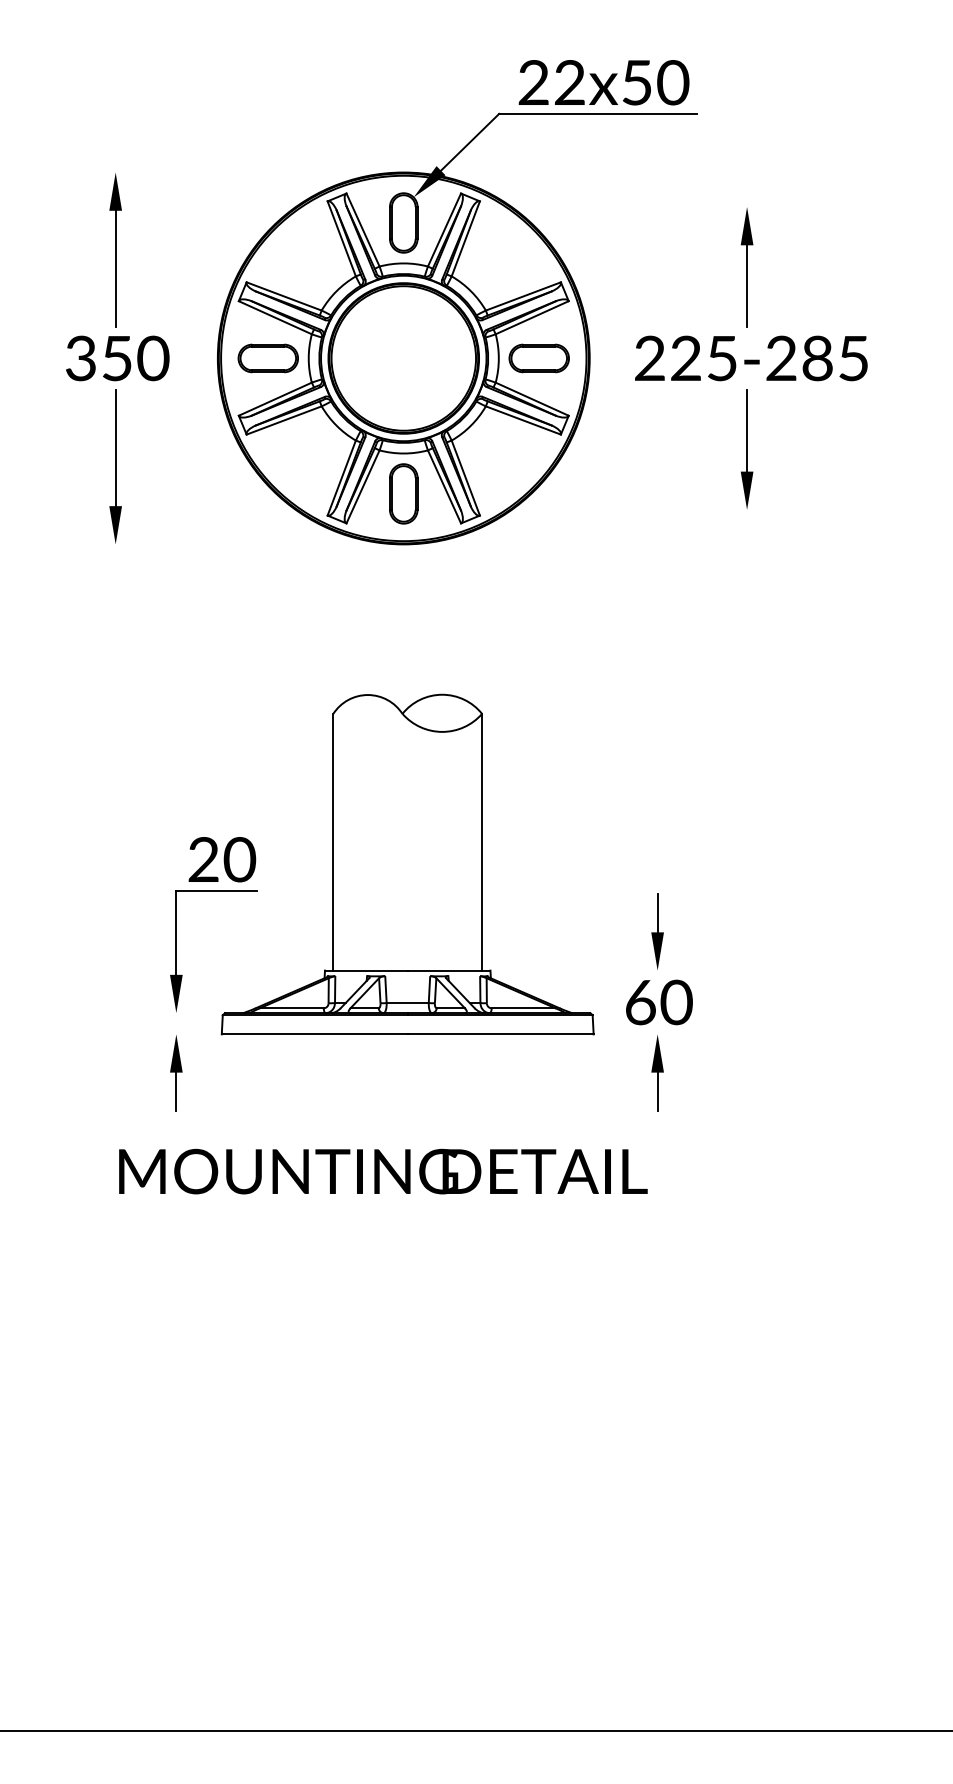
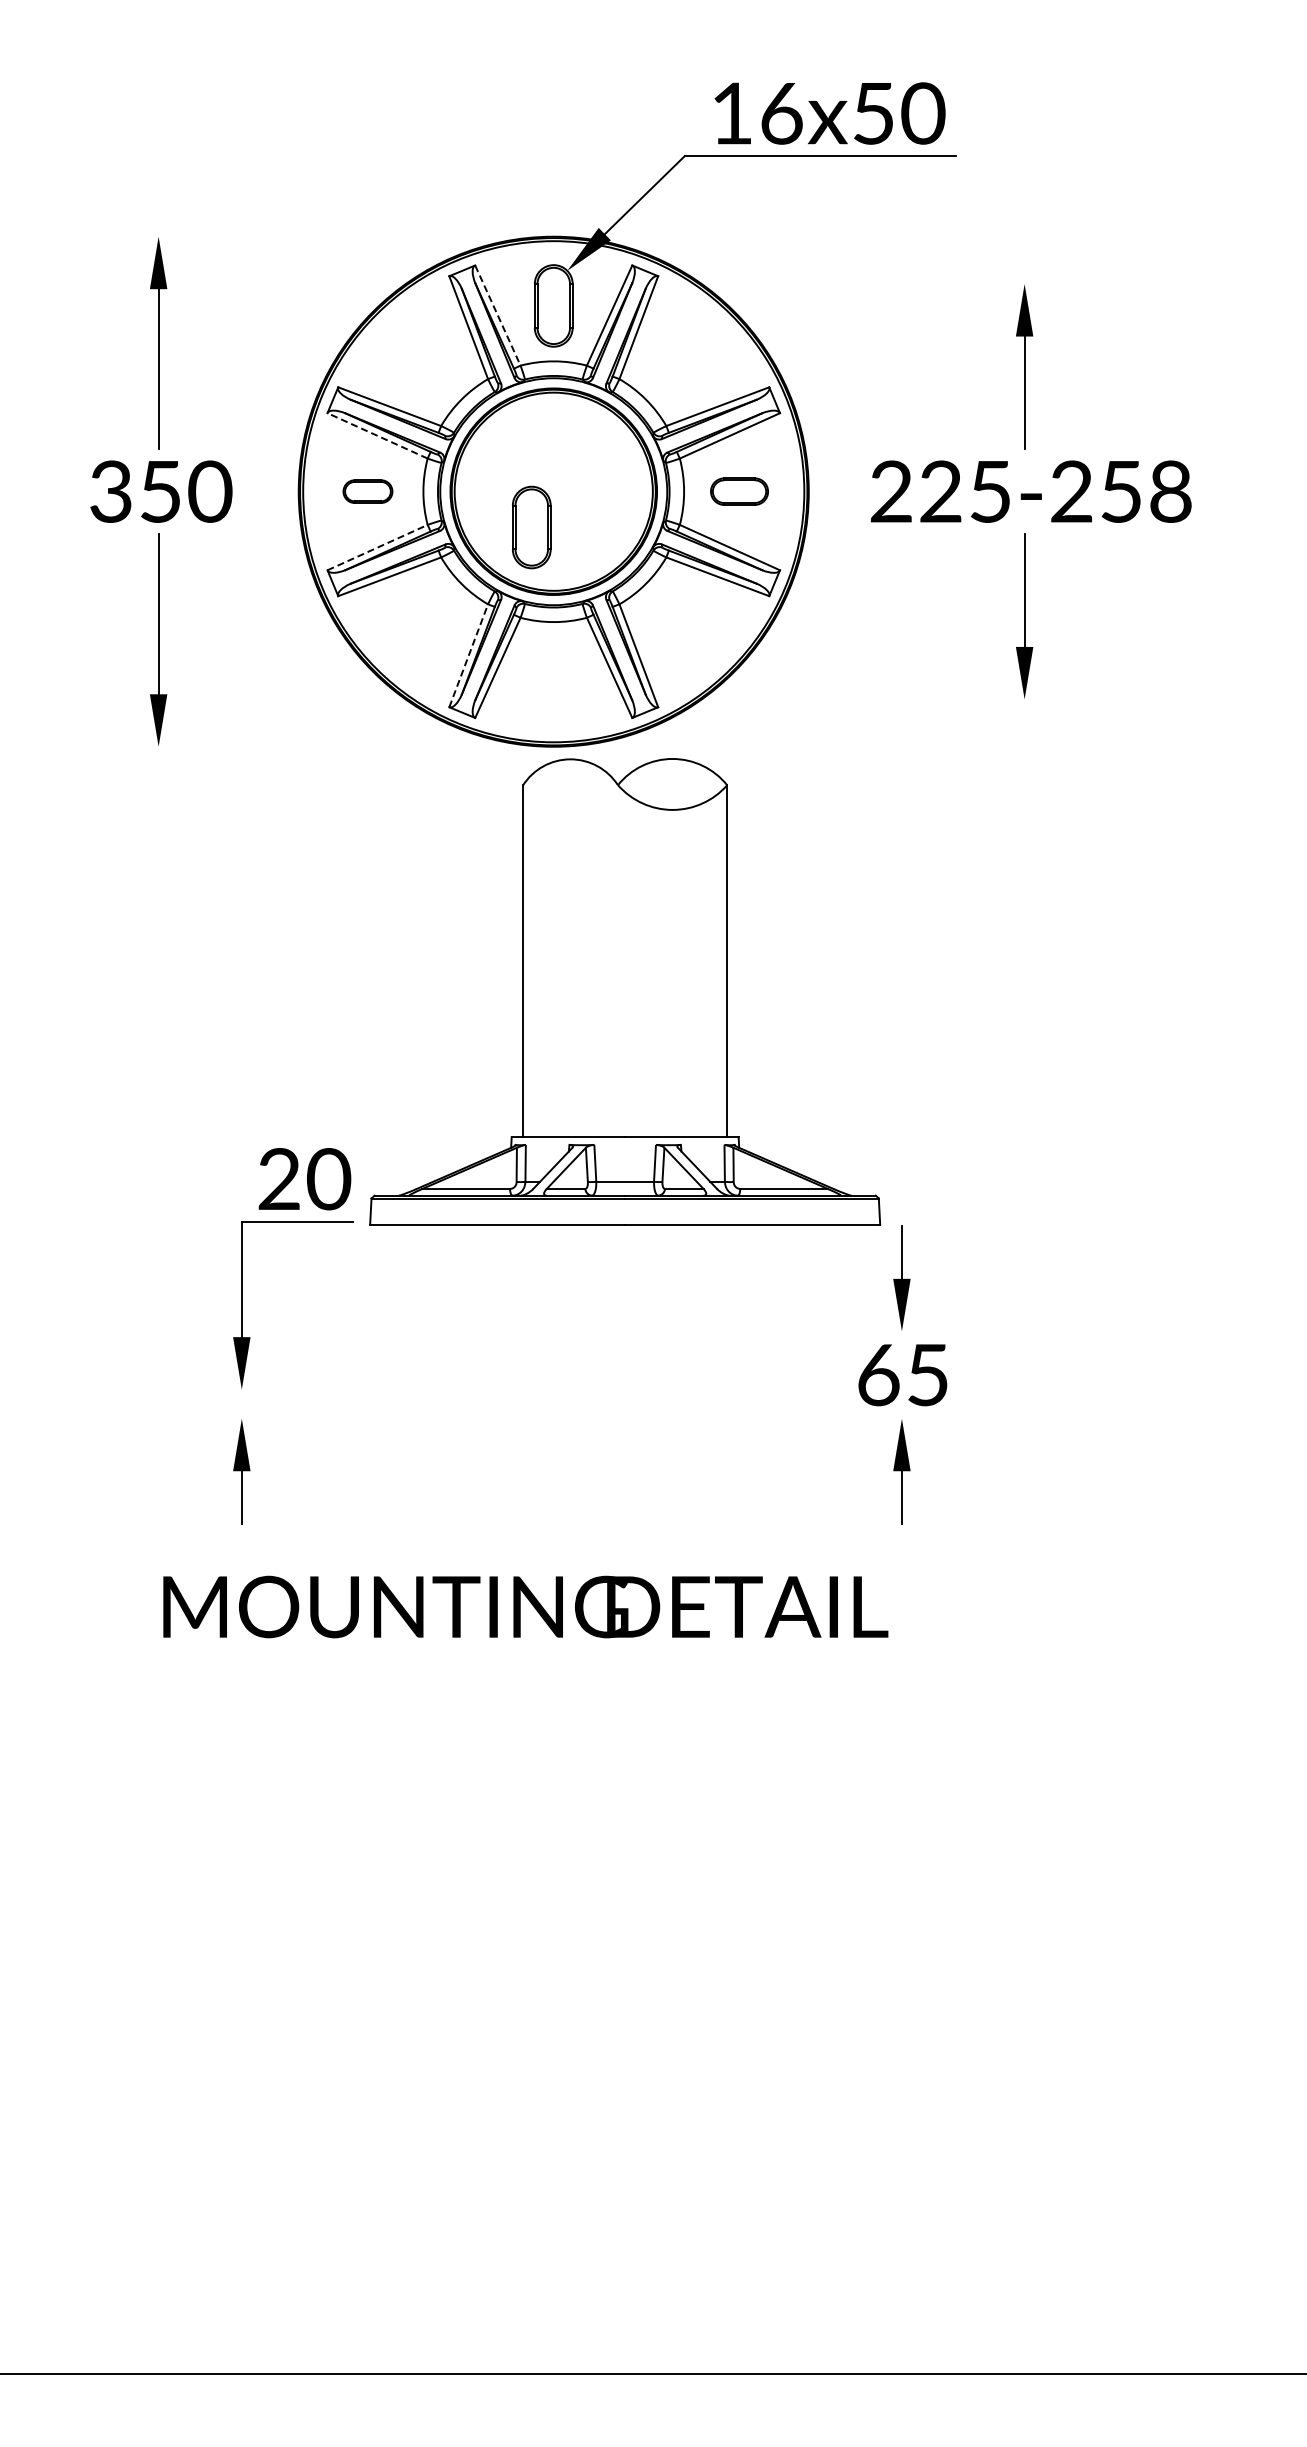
text: (551, 82) -> (756, 113), 22x50 -> 16x50
line: (362, 229) -> (497, 315), solid -> dashed
line: (275, 317) -> (377, 435), solid -> dashed
part: (267, 358) -> (367, 491), size x0.6
part: (539, 358) -> (739, 491), size x0.7
text: (835, 358) -> (1146, 491), 225-285 -> 225-258
line: (275, 399) -> (377, 547), solid -> dashed
line: (341, 477) -> (468, 655), solid -> dashed
part: (403, 493) -> (531, 527), moved
part: (407, 864) -> (625, 991), moved
text: (677, 1002) -> (928, 1374), 60 -> 65

